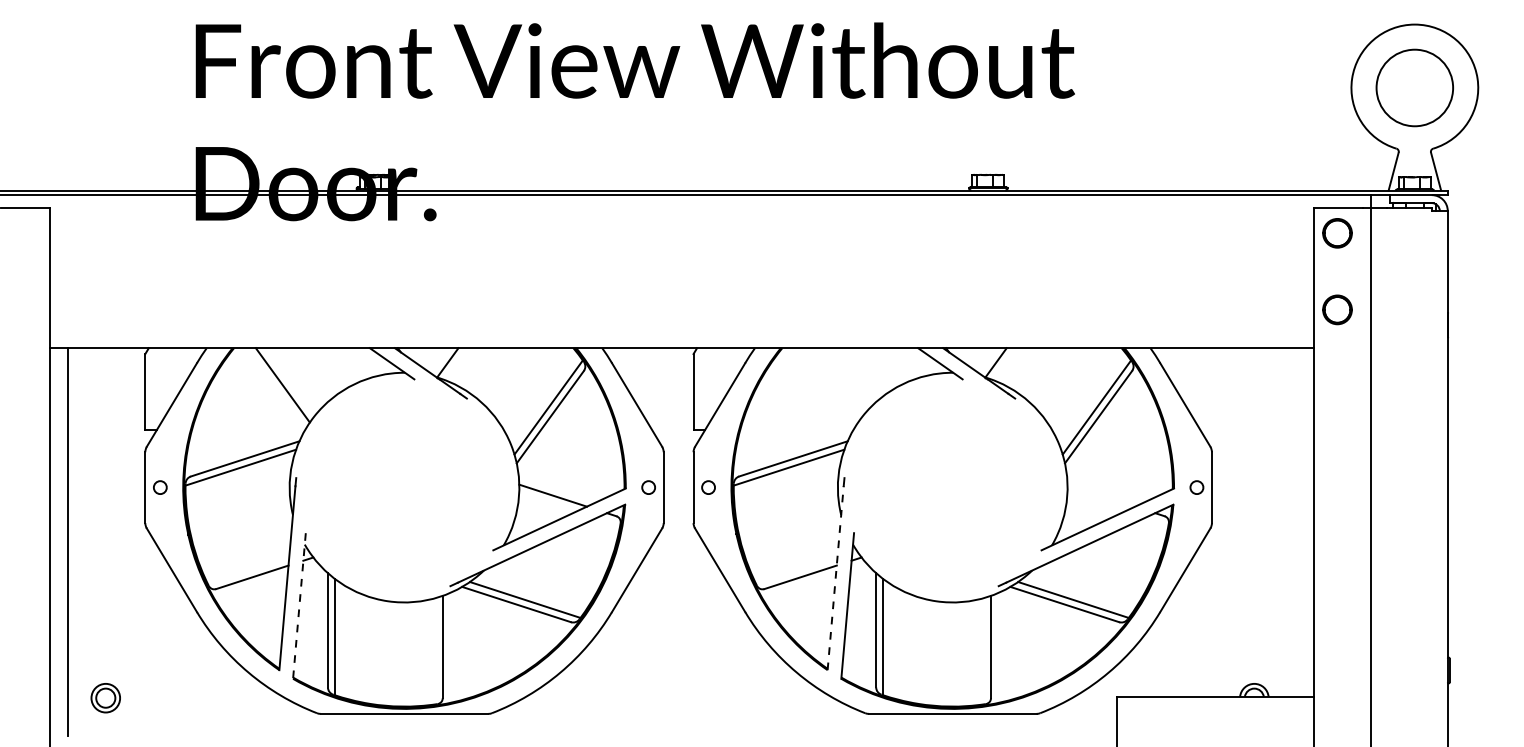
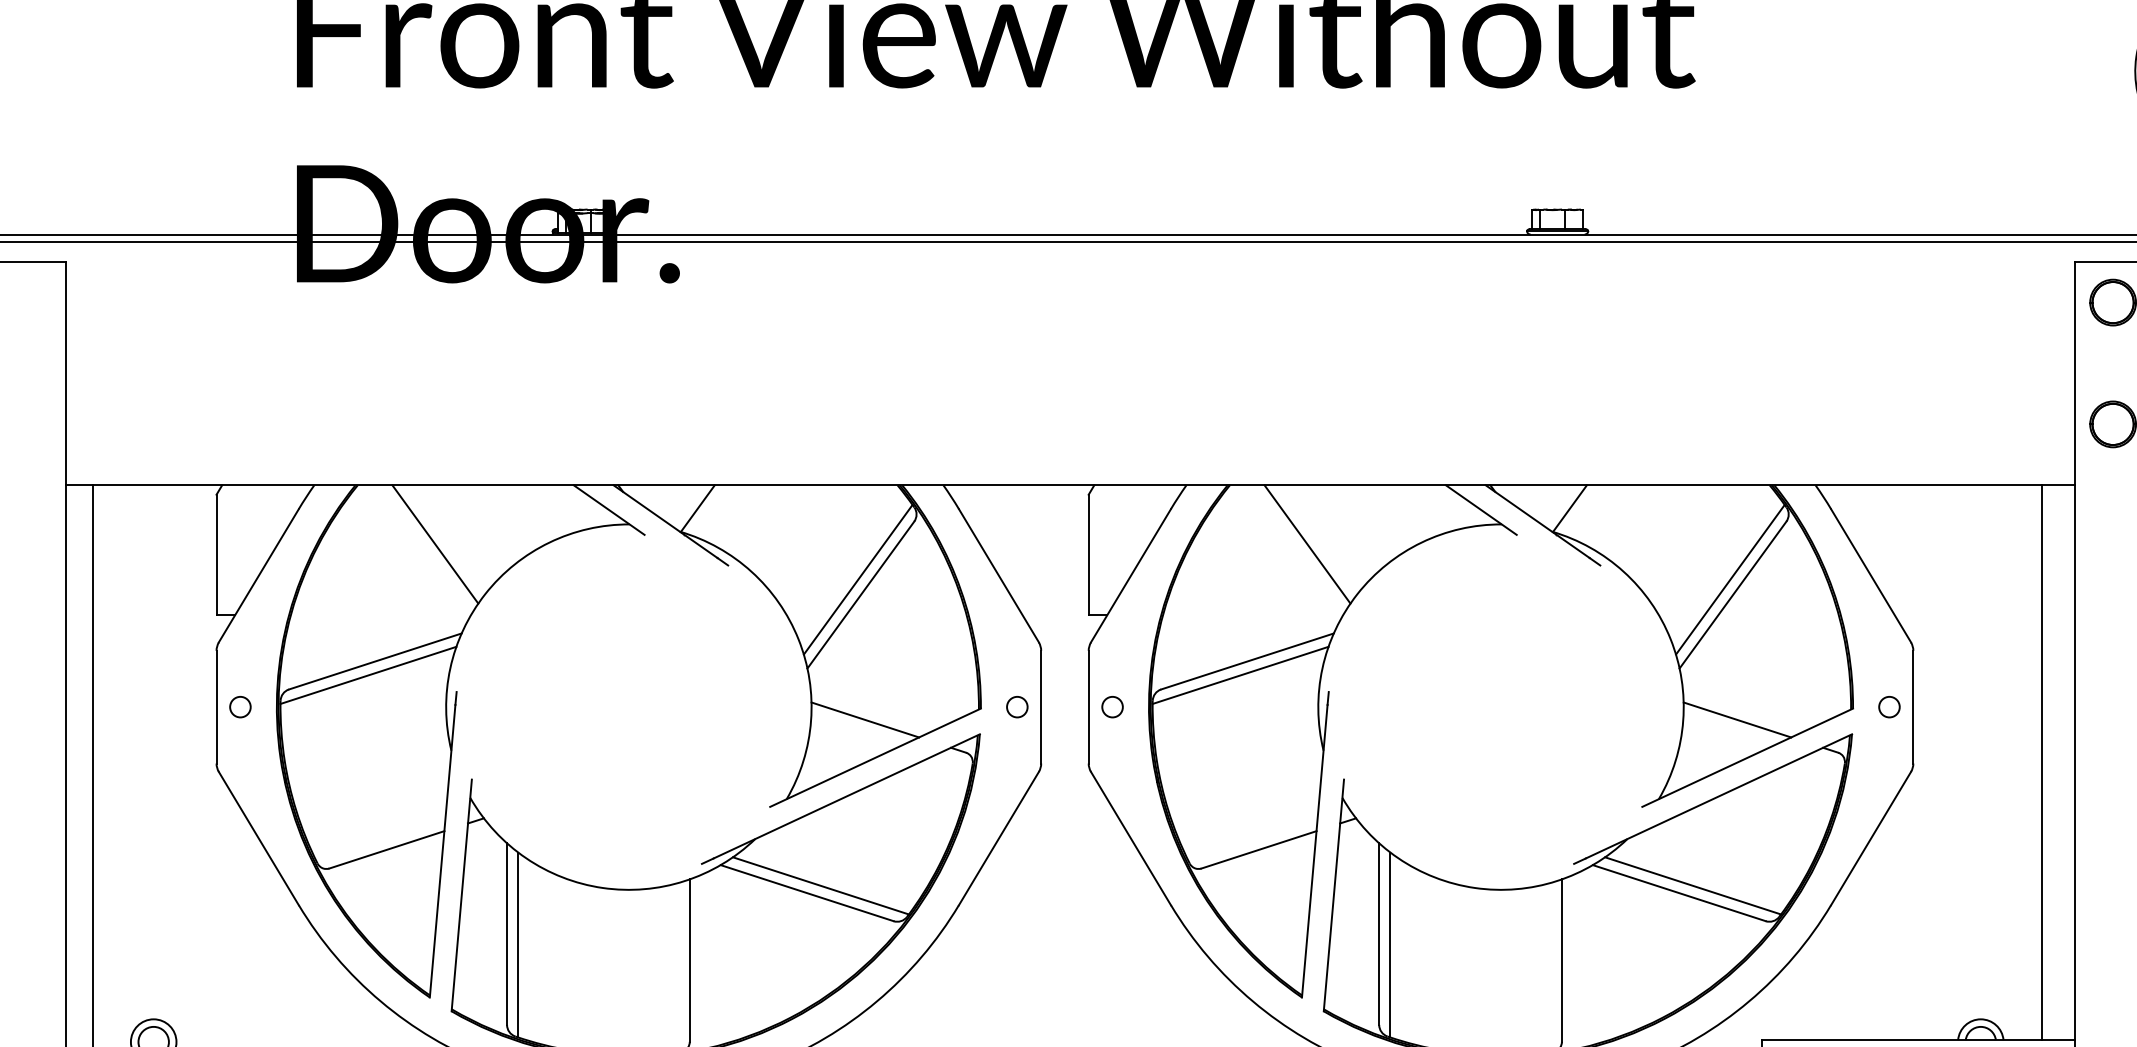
line: (831, 385) -> (1308, 544), added
line: (1101, 495) -> (1737, 719), added
line: (1292, 522) -> (2041, 762), added
line: (835, 577) -> (1314, 850), dashed -> solid
line: (299, 606) -> (461, 896), dashed -> solid

